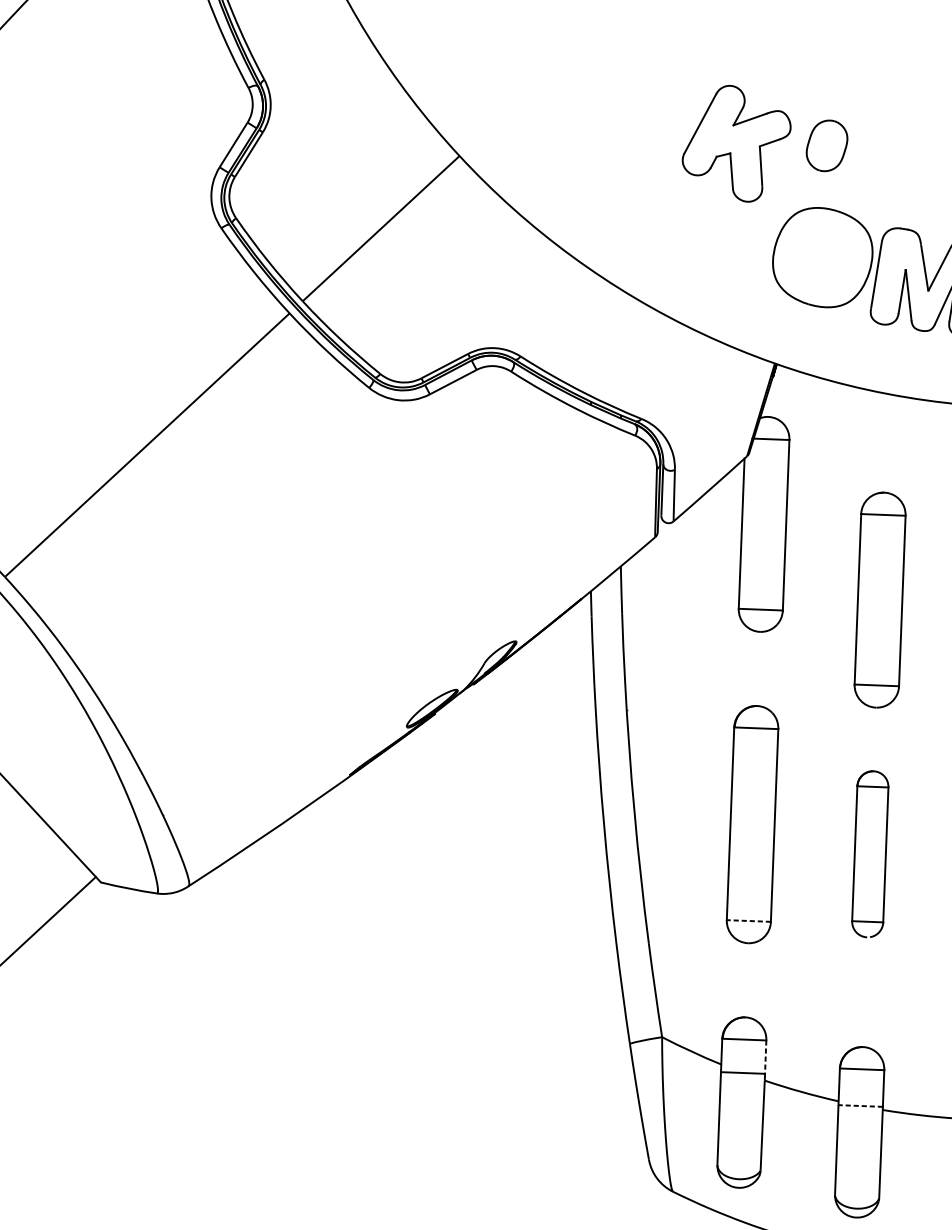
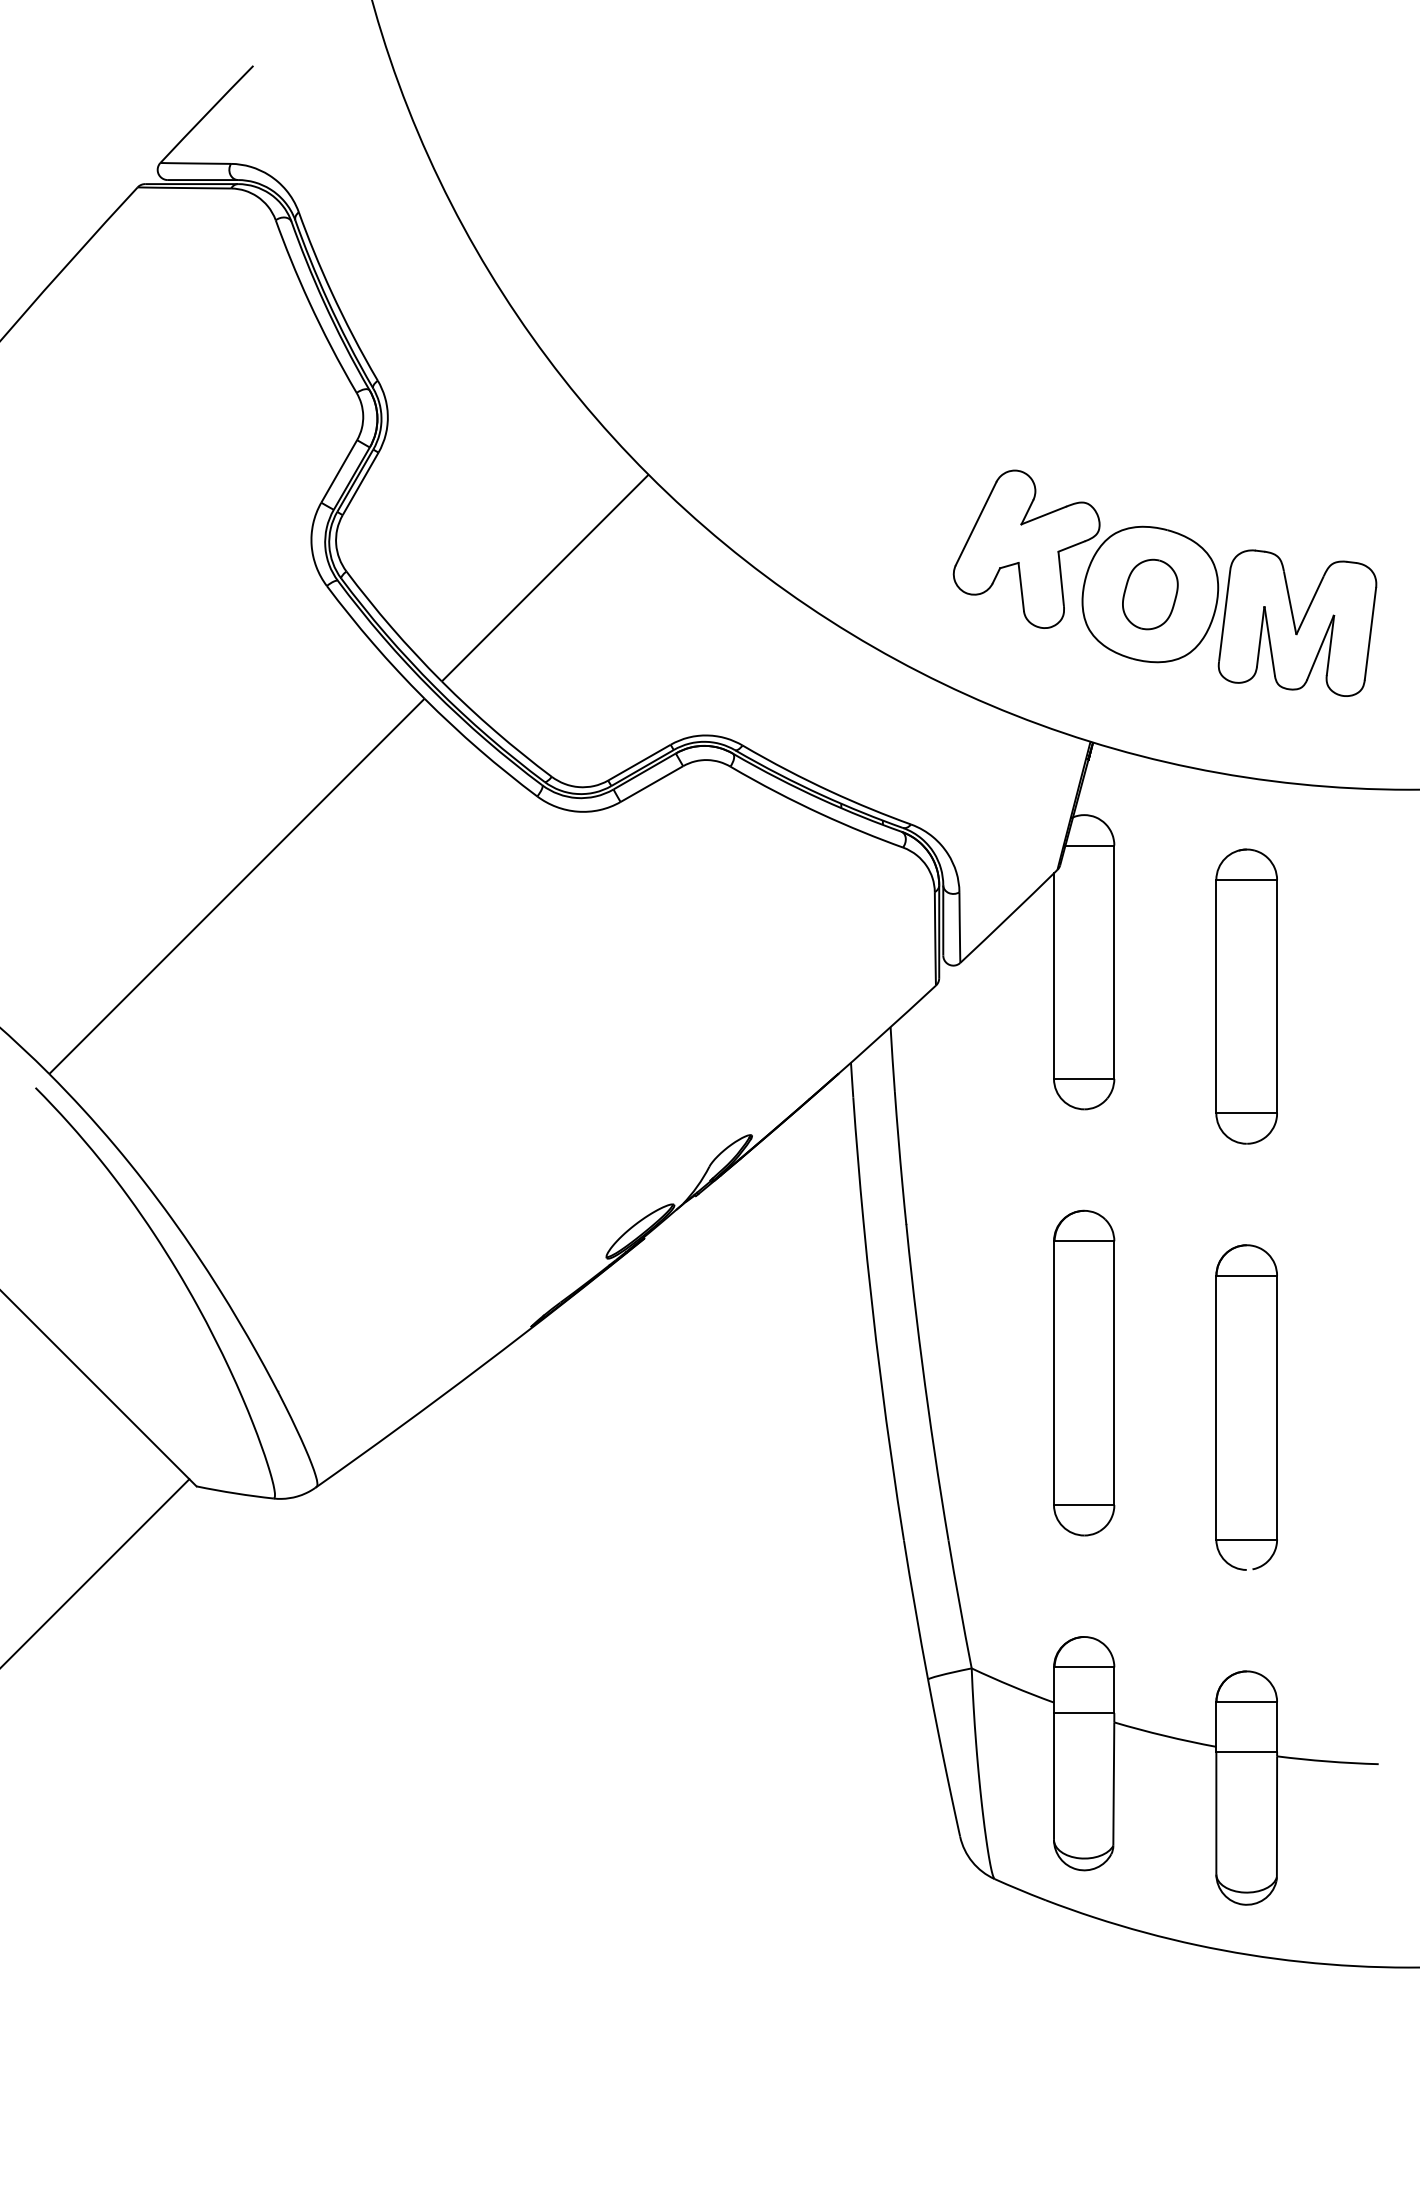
part: (736, 143) -> (1026, 548), moved
part: (827, 145) -> (1150, 594), moved
part: (879, 600) -> (1246, 996), moved
part: (870, 854) -> (1246, 1407), size x1.43
line: (748, 921) -> (1083, 1505), dashed -> solid
line: (765, 1057) -> (1114, 1690), dashed -> solid
line: (860, 1106) -> (1246, 1752), dashed -> solid

